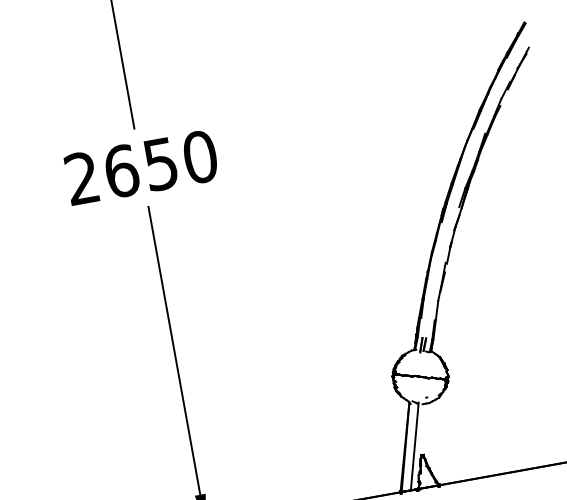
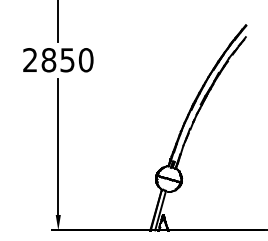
text: (120, 172) -> (48, 60), 2650 -> 2850

